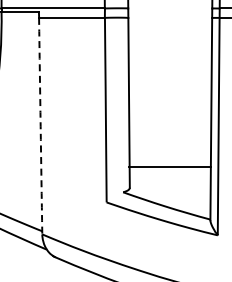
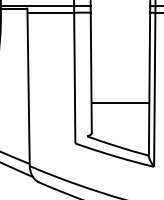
arc: (40, 126) -> (28, 89), dashed -> solid
line: (170, 167) -> (120, 103), moved

